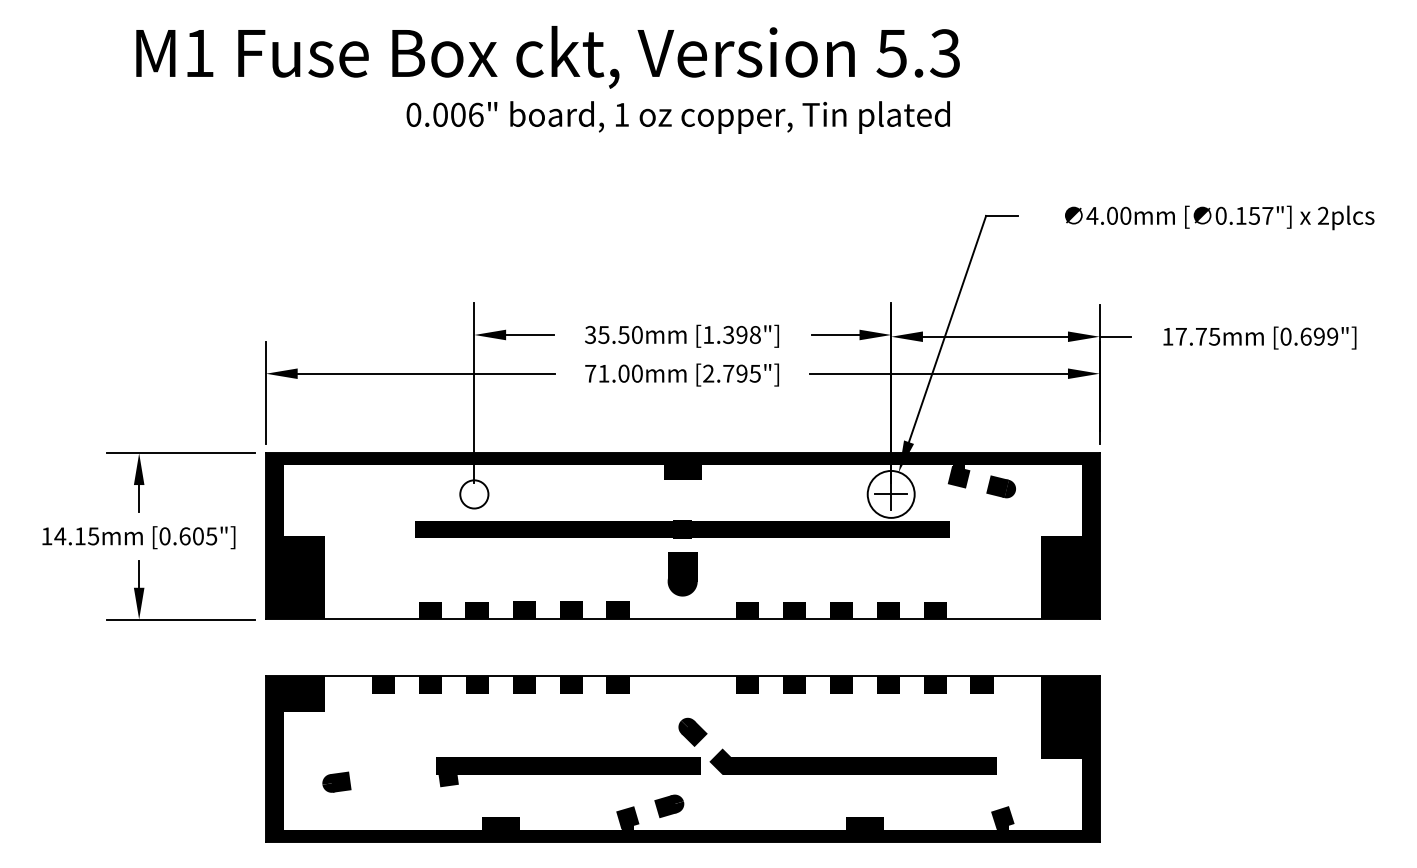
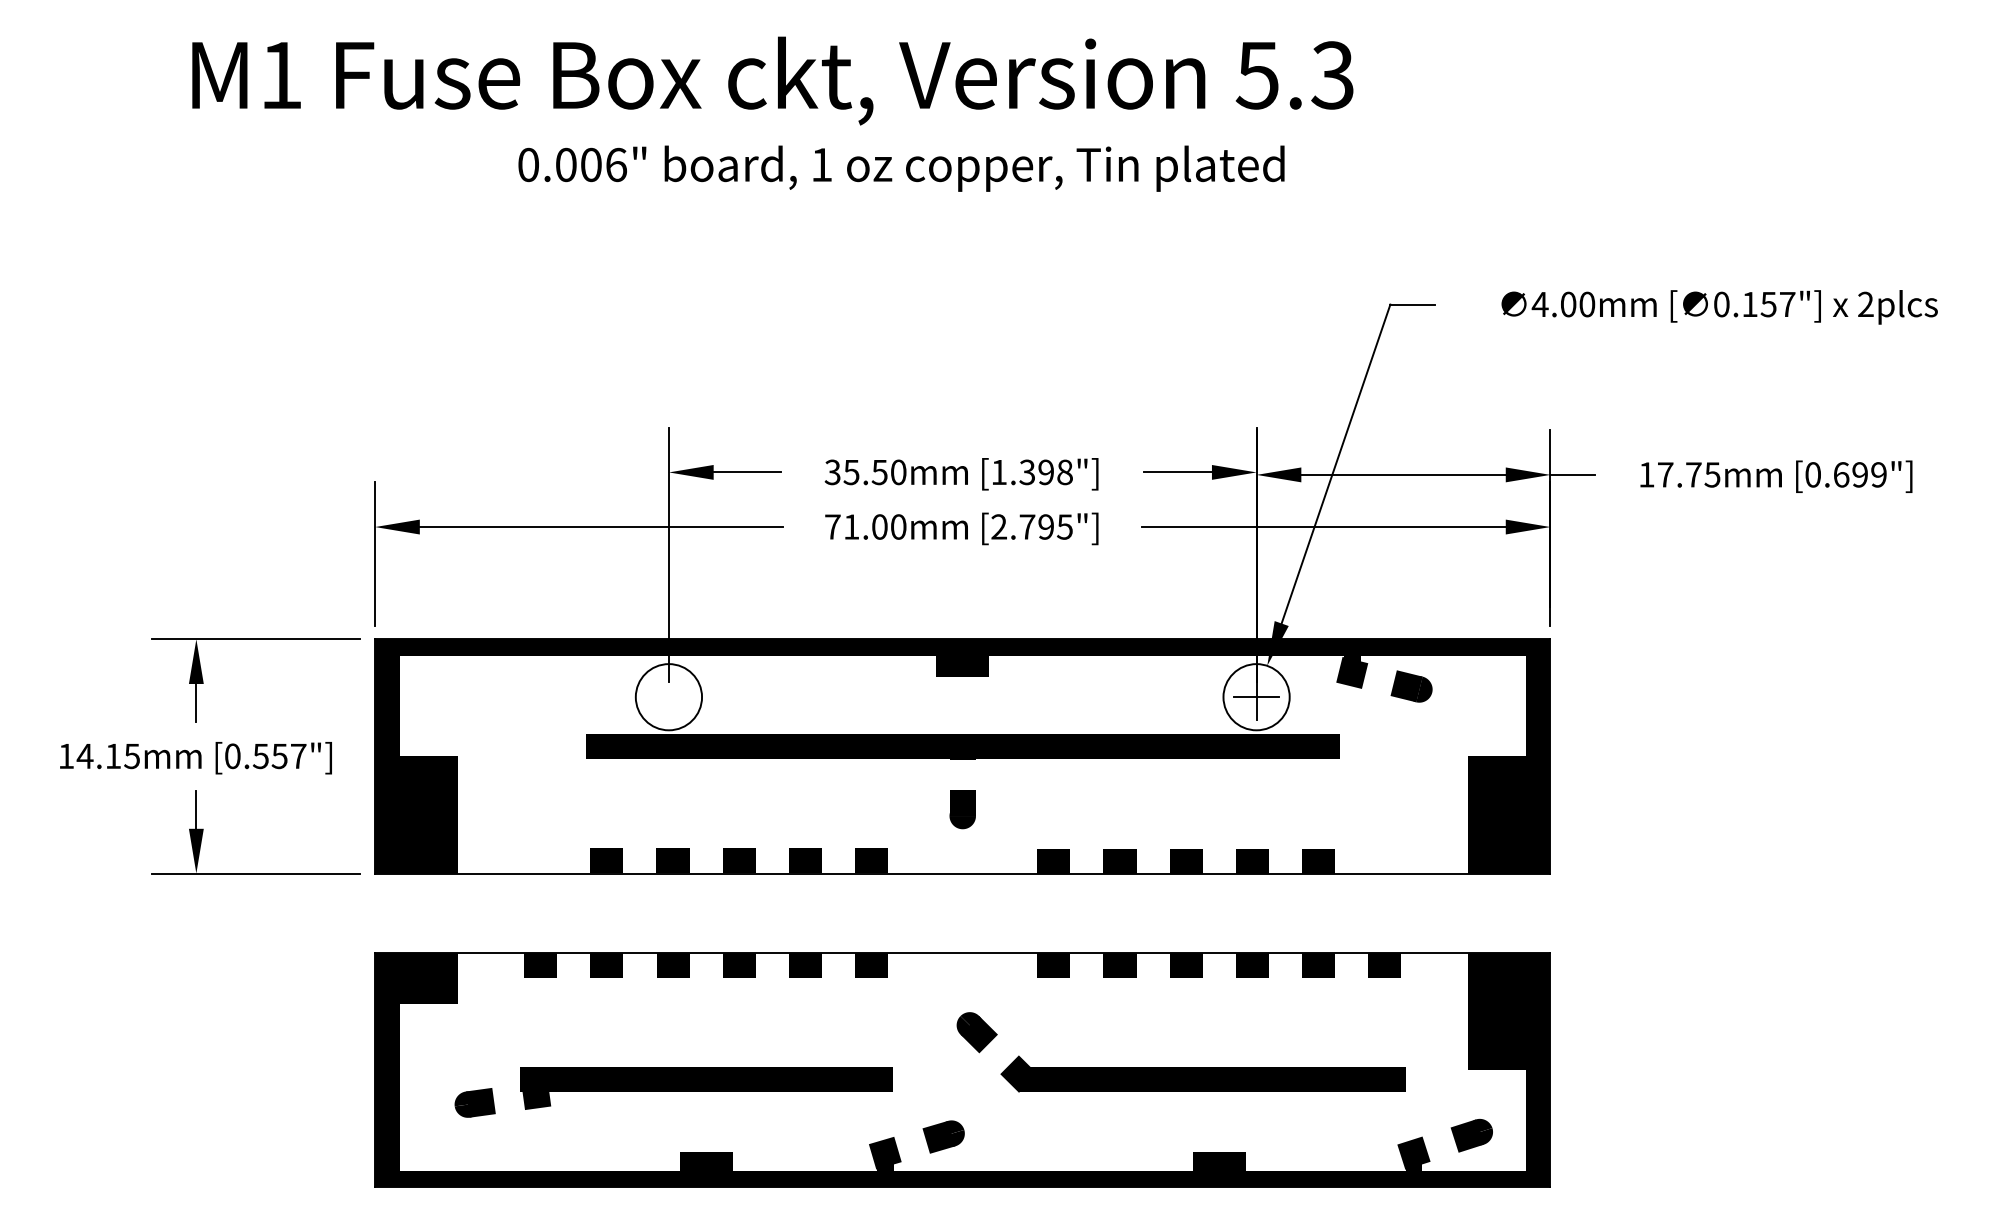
text: (677, 117) -> (900, 168), moved
circle: (473, 493) -> (667, 695), size x1.67
text: (198, 536) -> (280, 756), [0.605"] -> [0.557"]
part: (682, 573) -> (962, 808), size x0.62
part: (568, 772) -> (705, 1089), moved
part: (1043, 805) -> (1471, 1135), added

